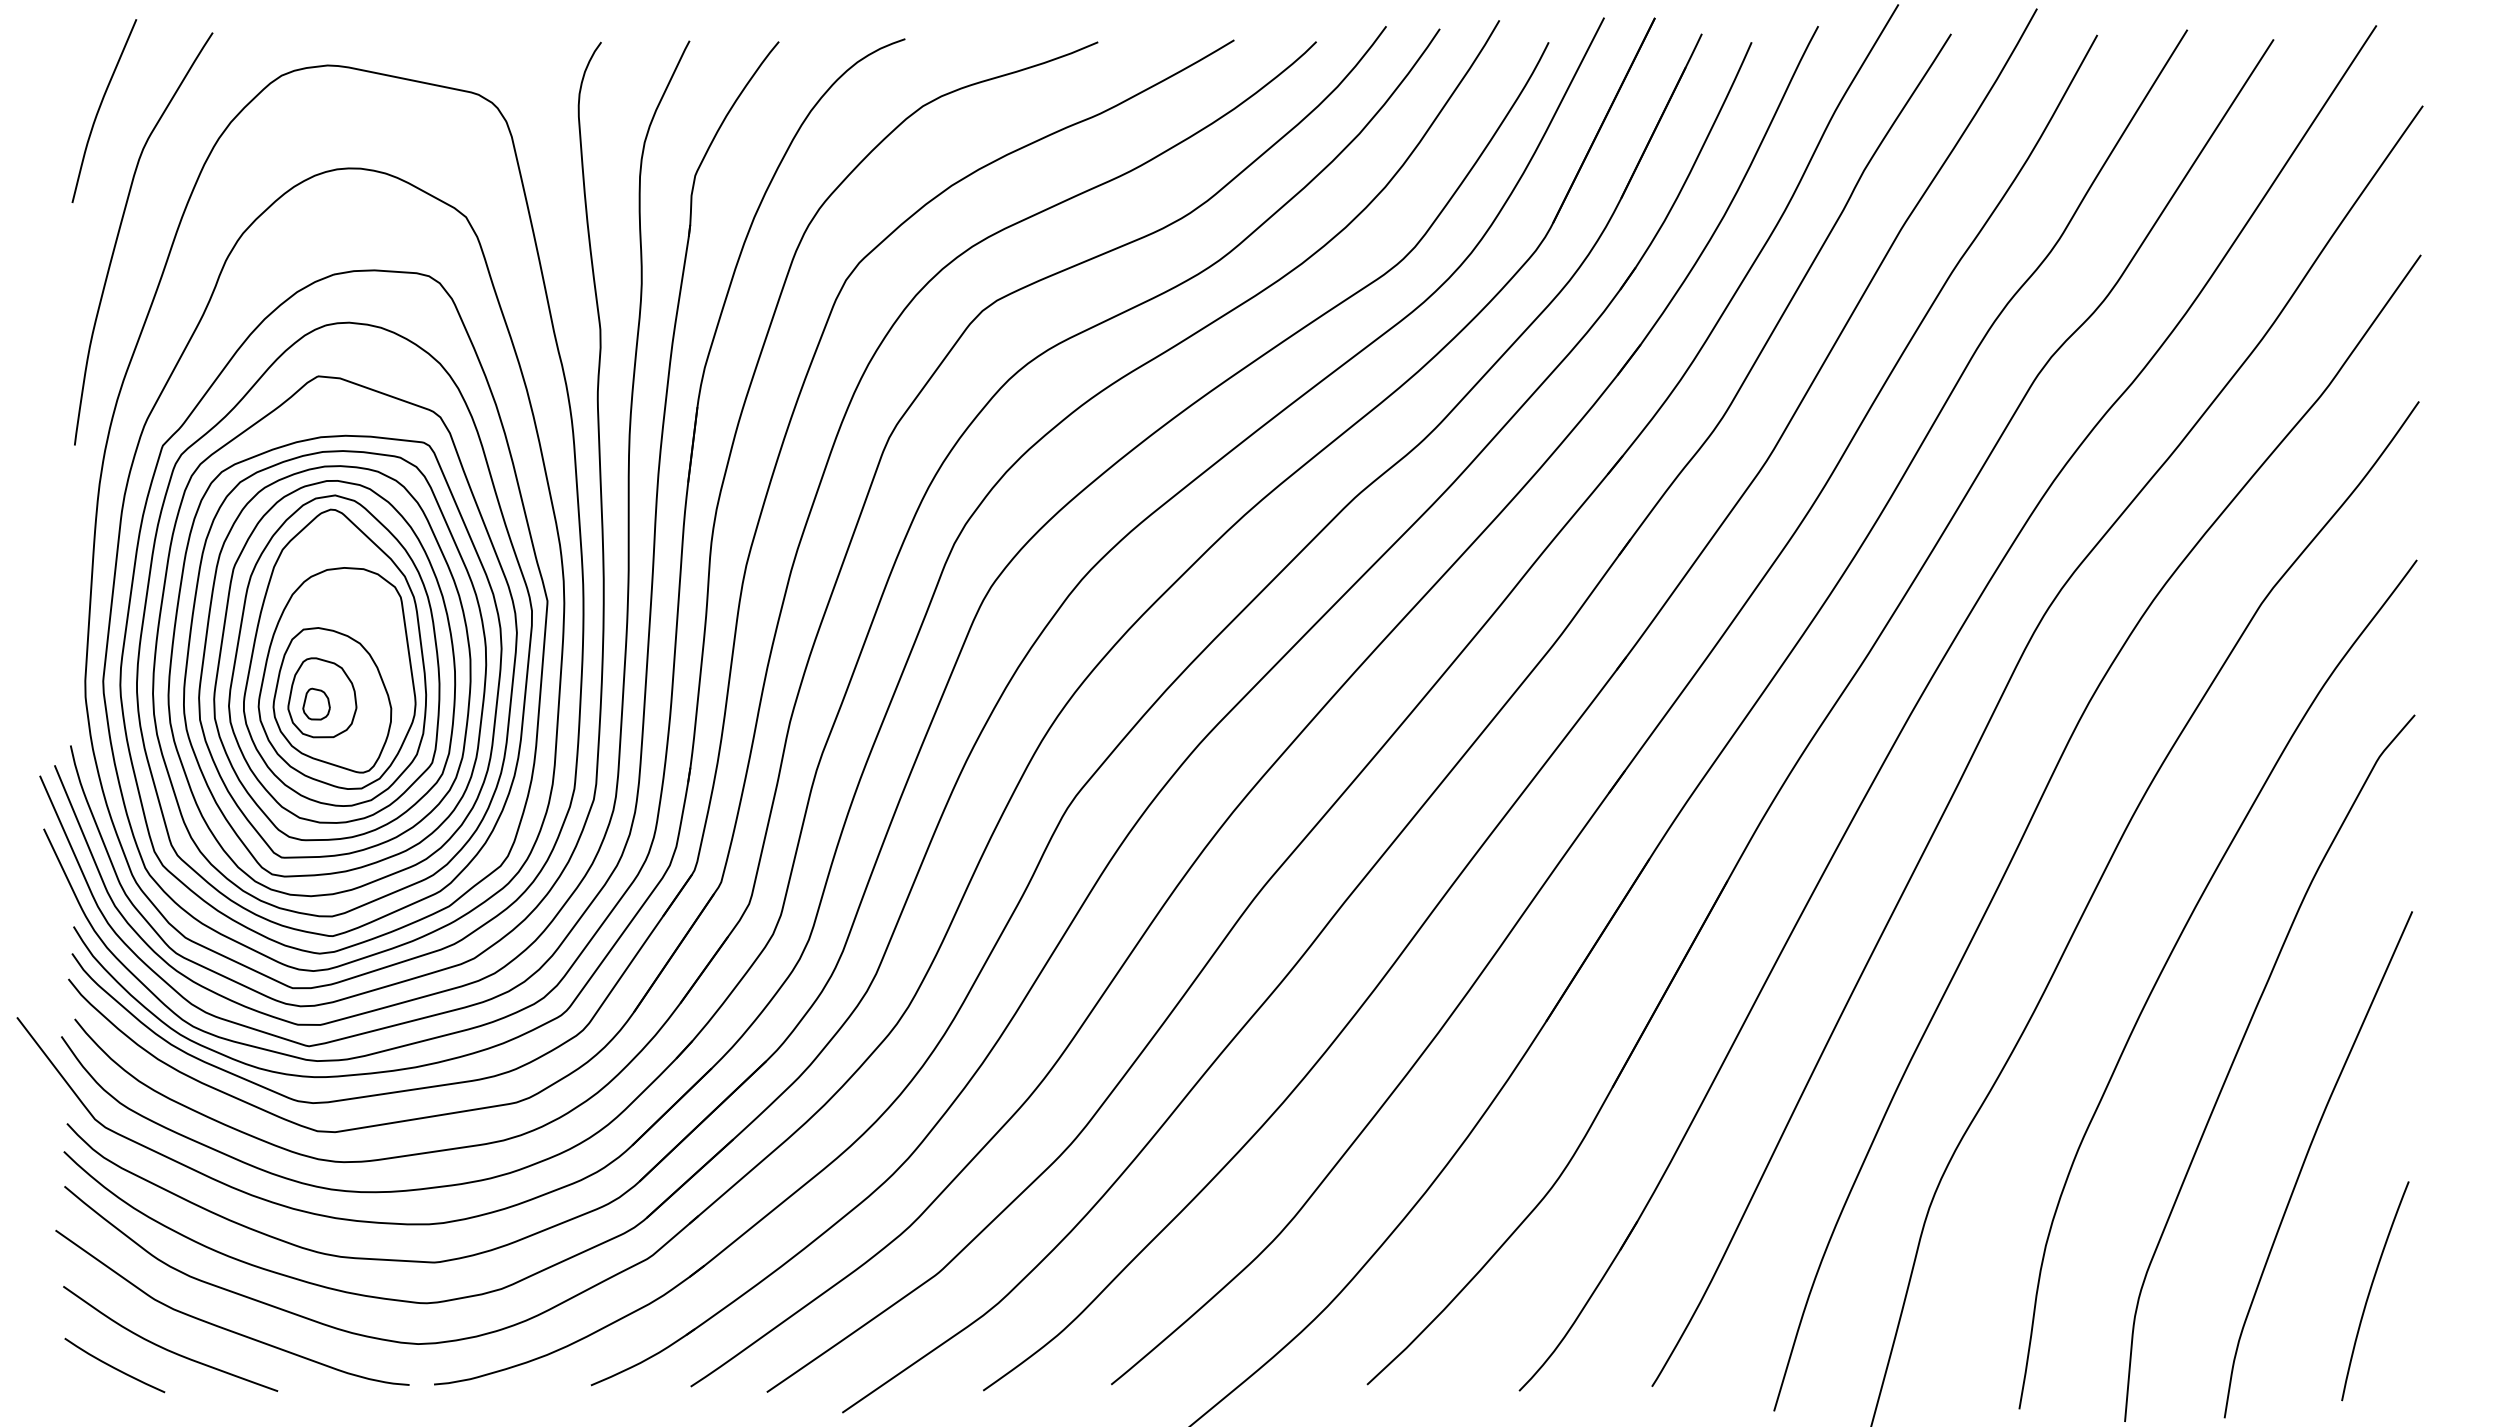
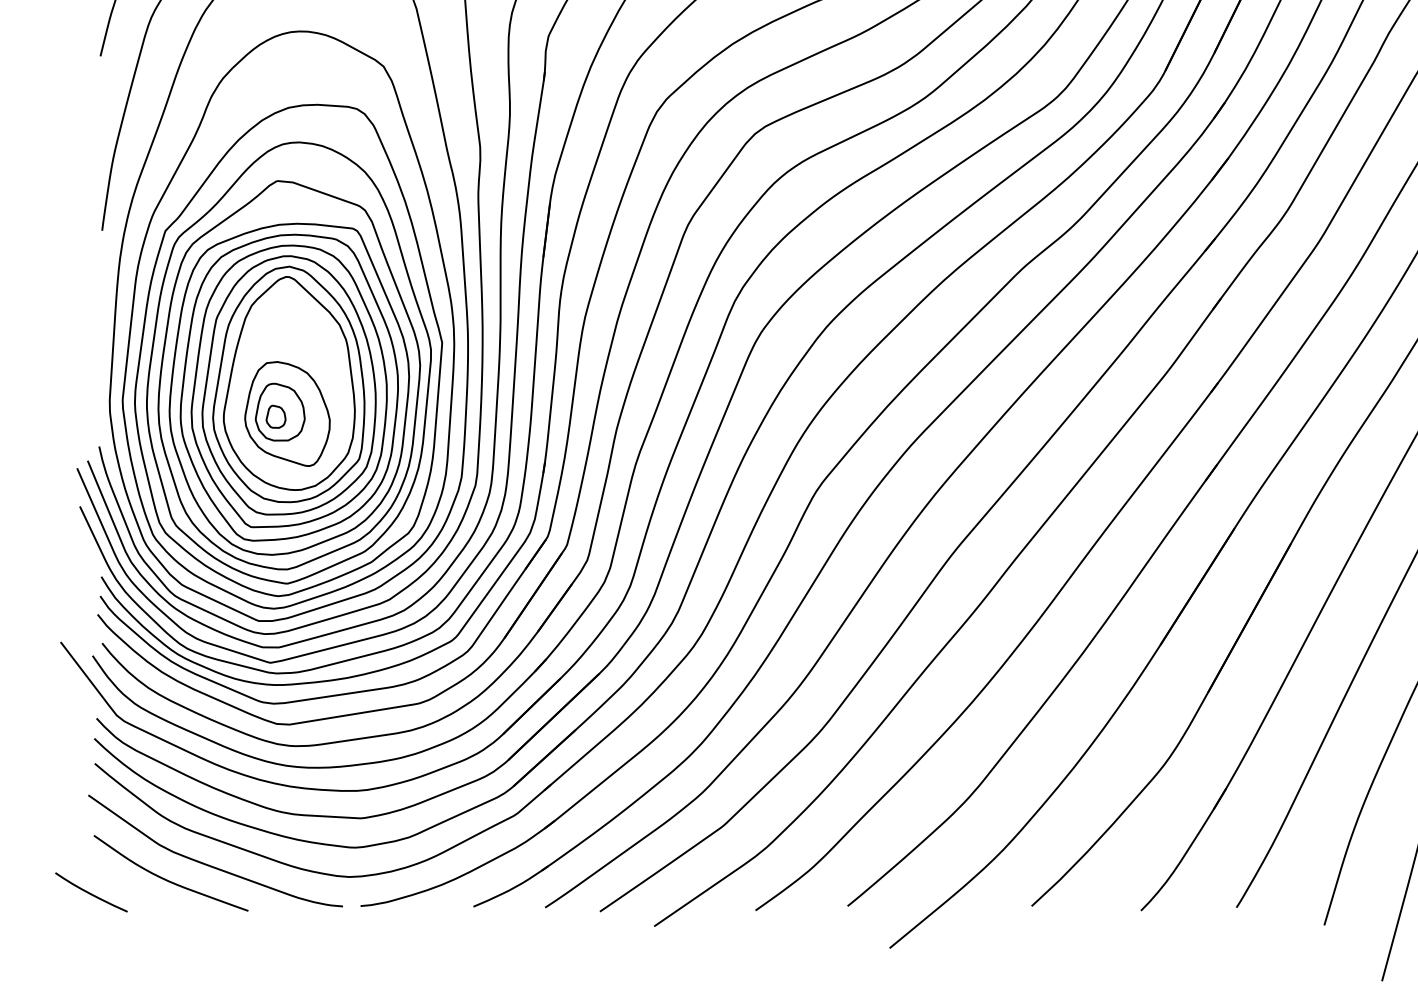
part: (336, 678) -> (290, 398), removed
curve: (113, 1366) -> (90, 893), moved

